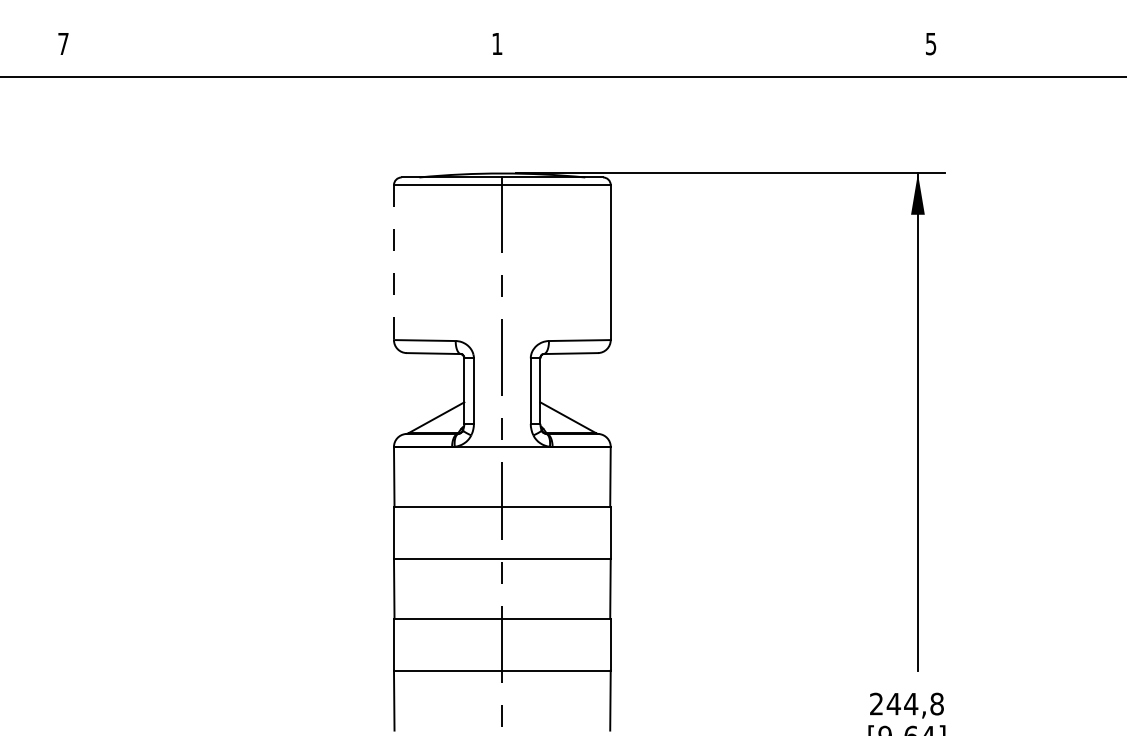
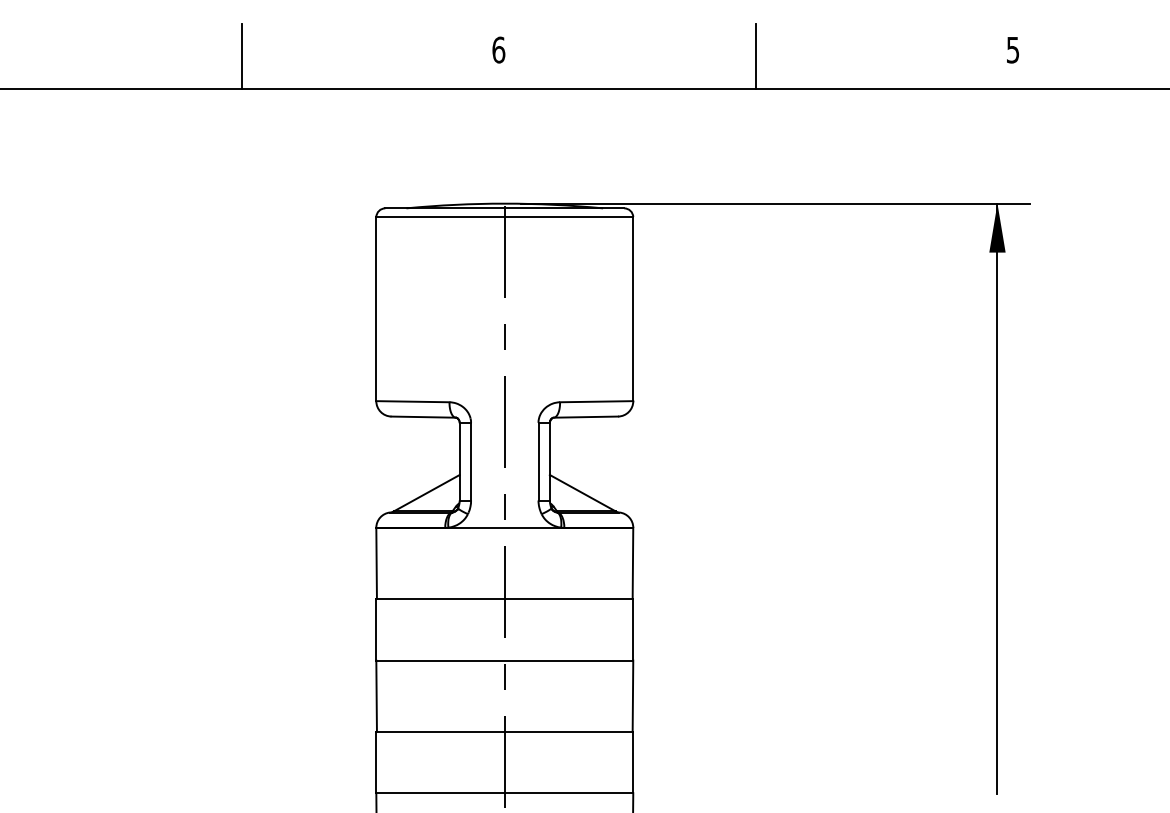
text: (497, 43) -> (499, 49), 1 -> 6
line: (280, 49) -> (241, 56), added
line: (714, 49) -> (756, 56), added
line: (393, 262) -> (375, 309), dashed -> solid

